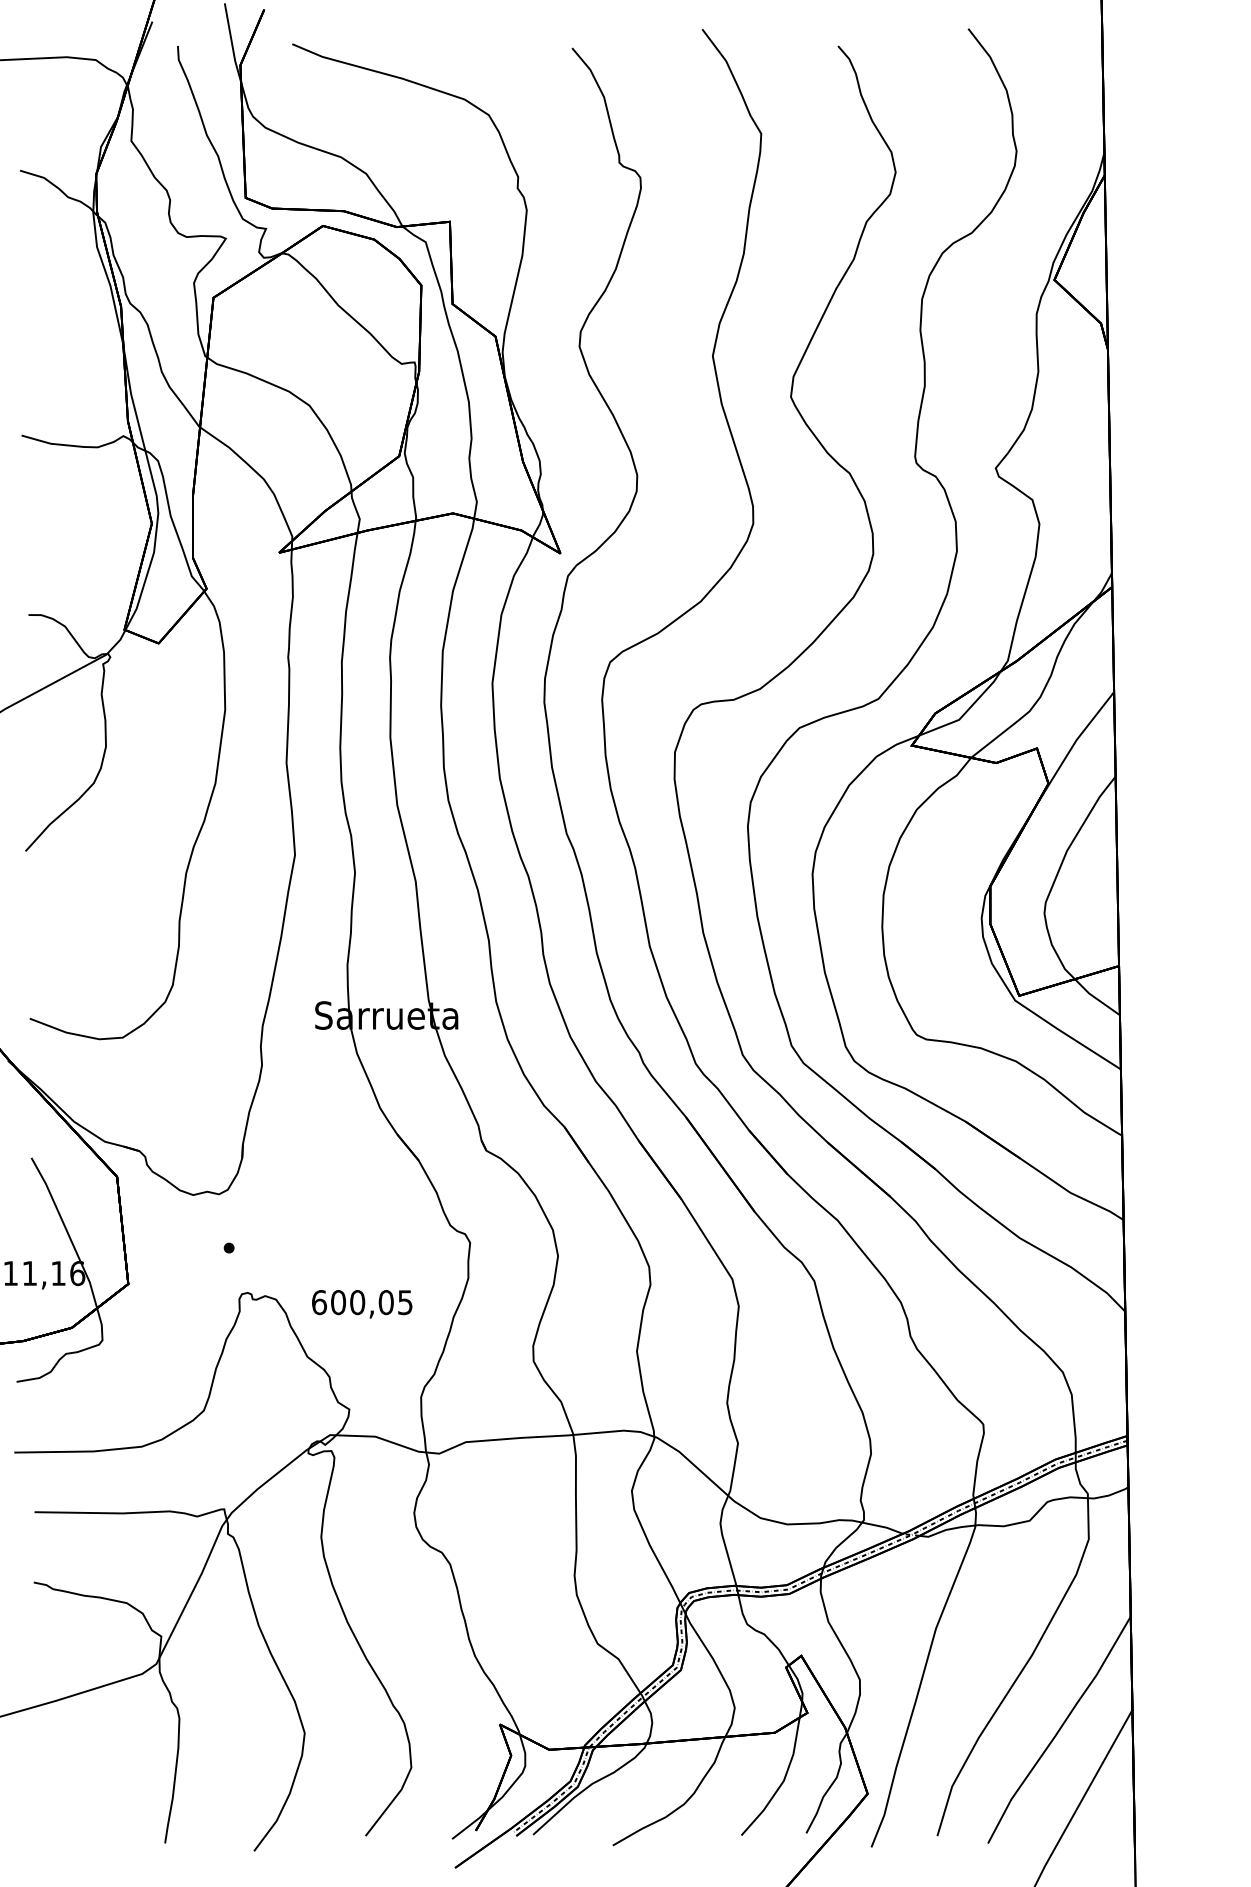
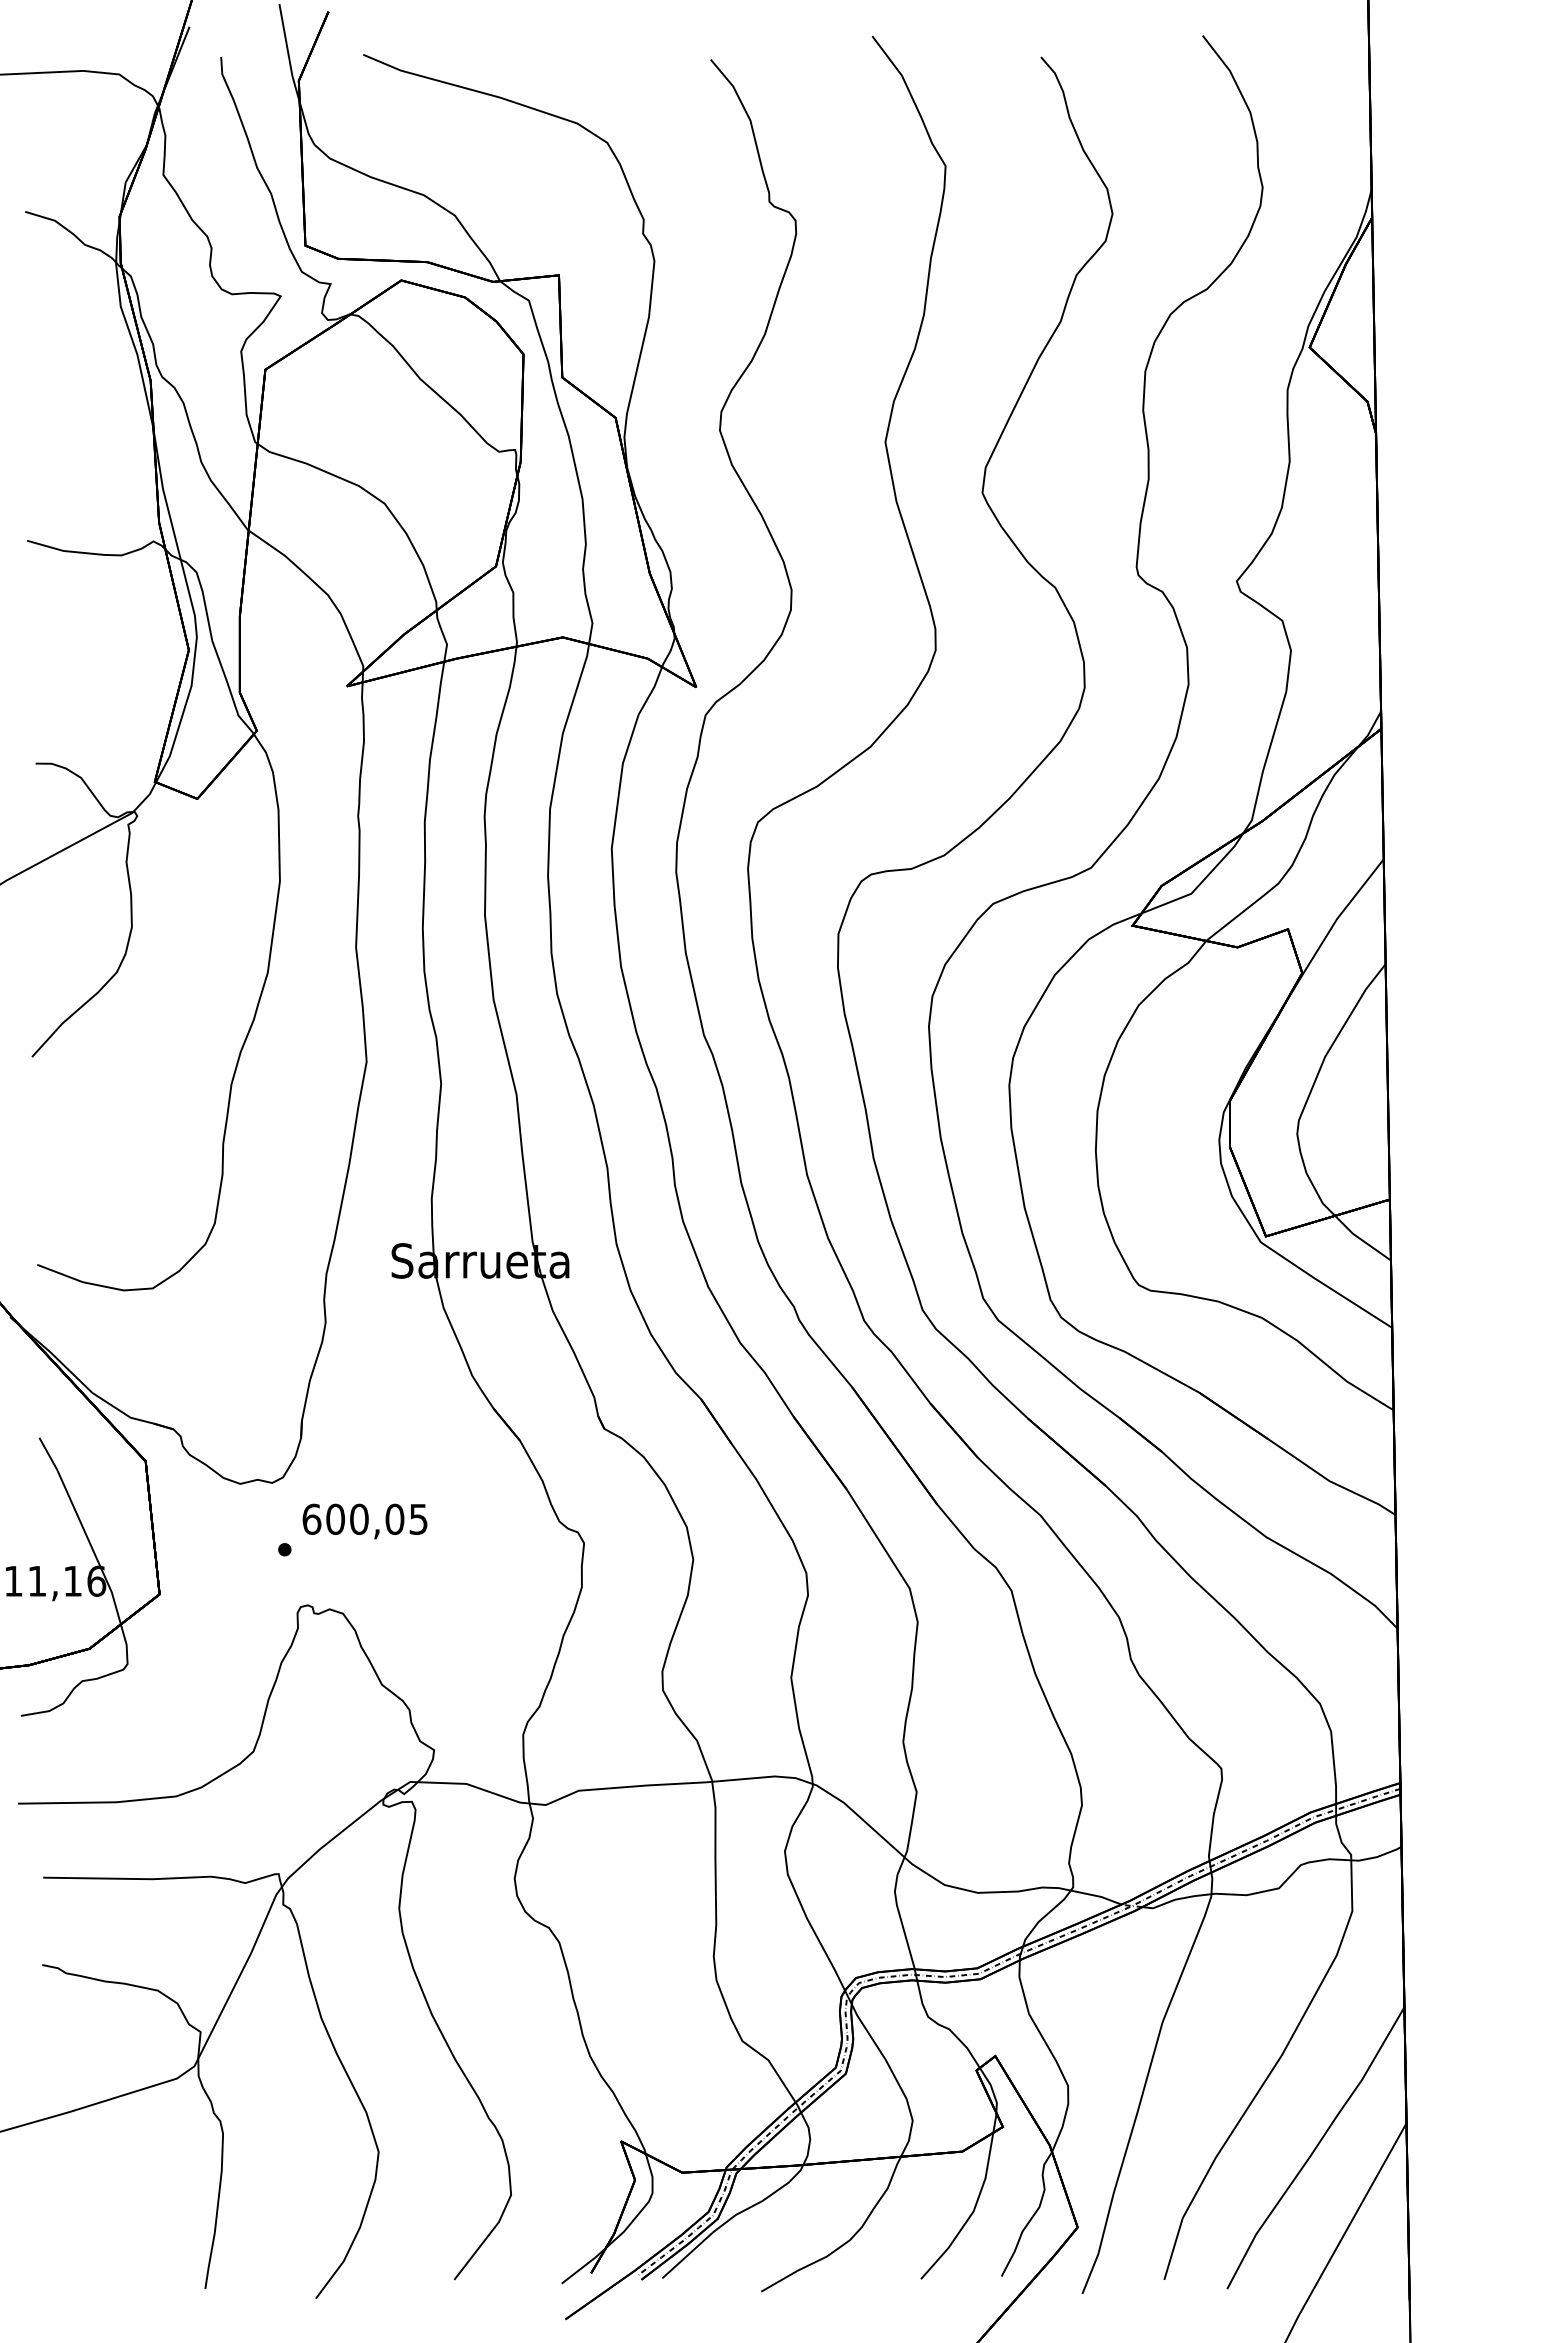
text: (361, 1304) -> (364, 1521), moved

